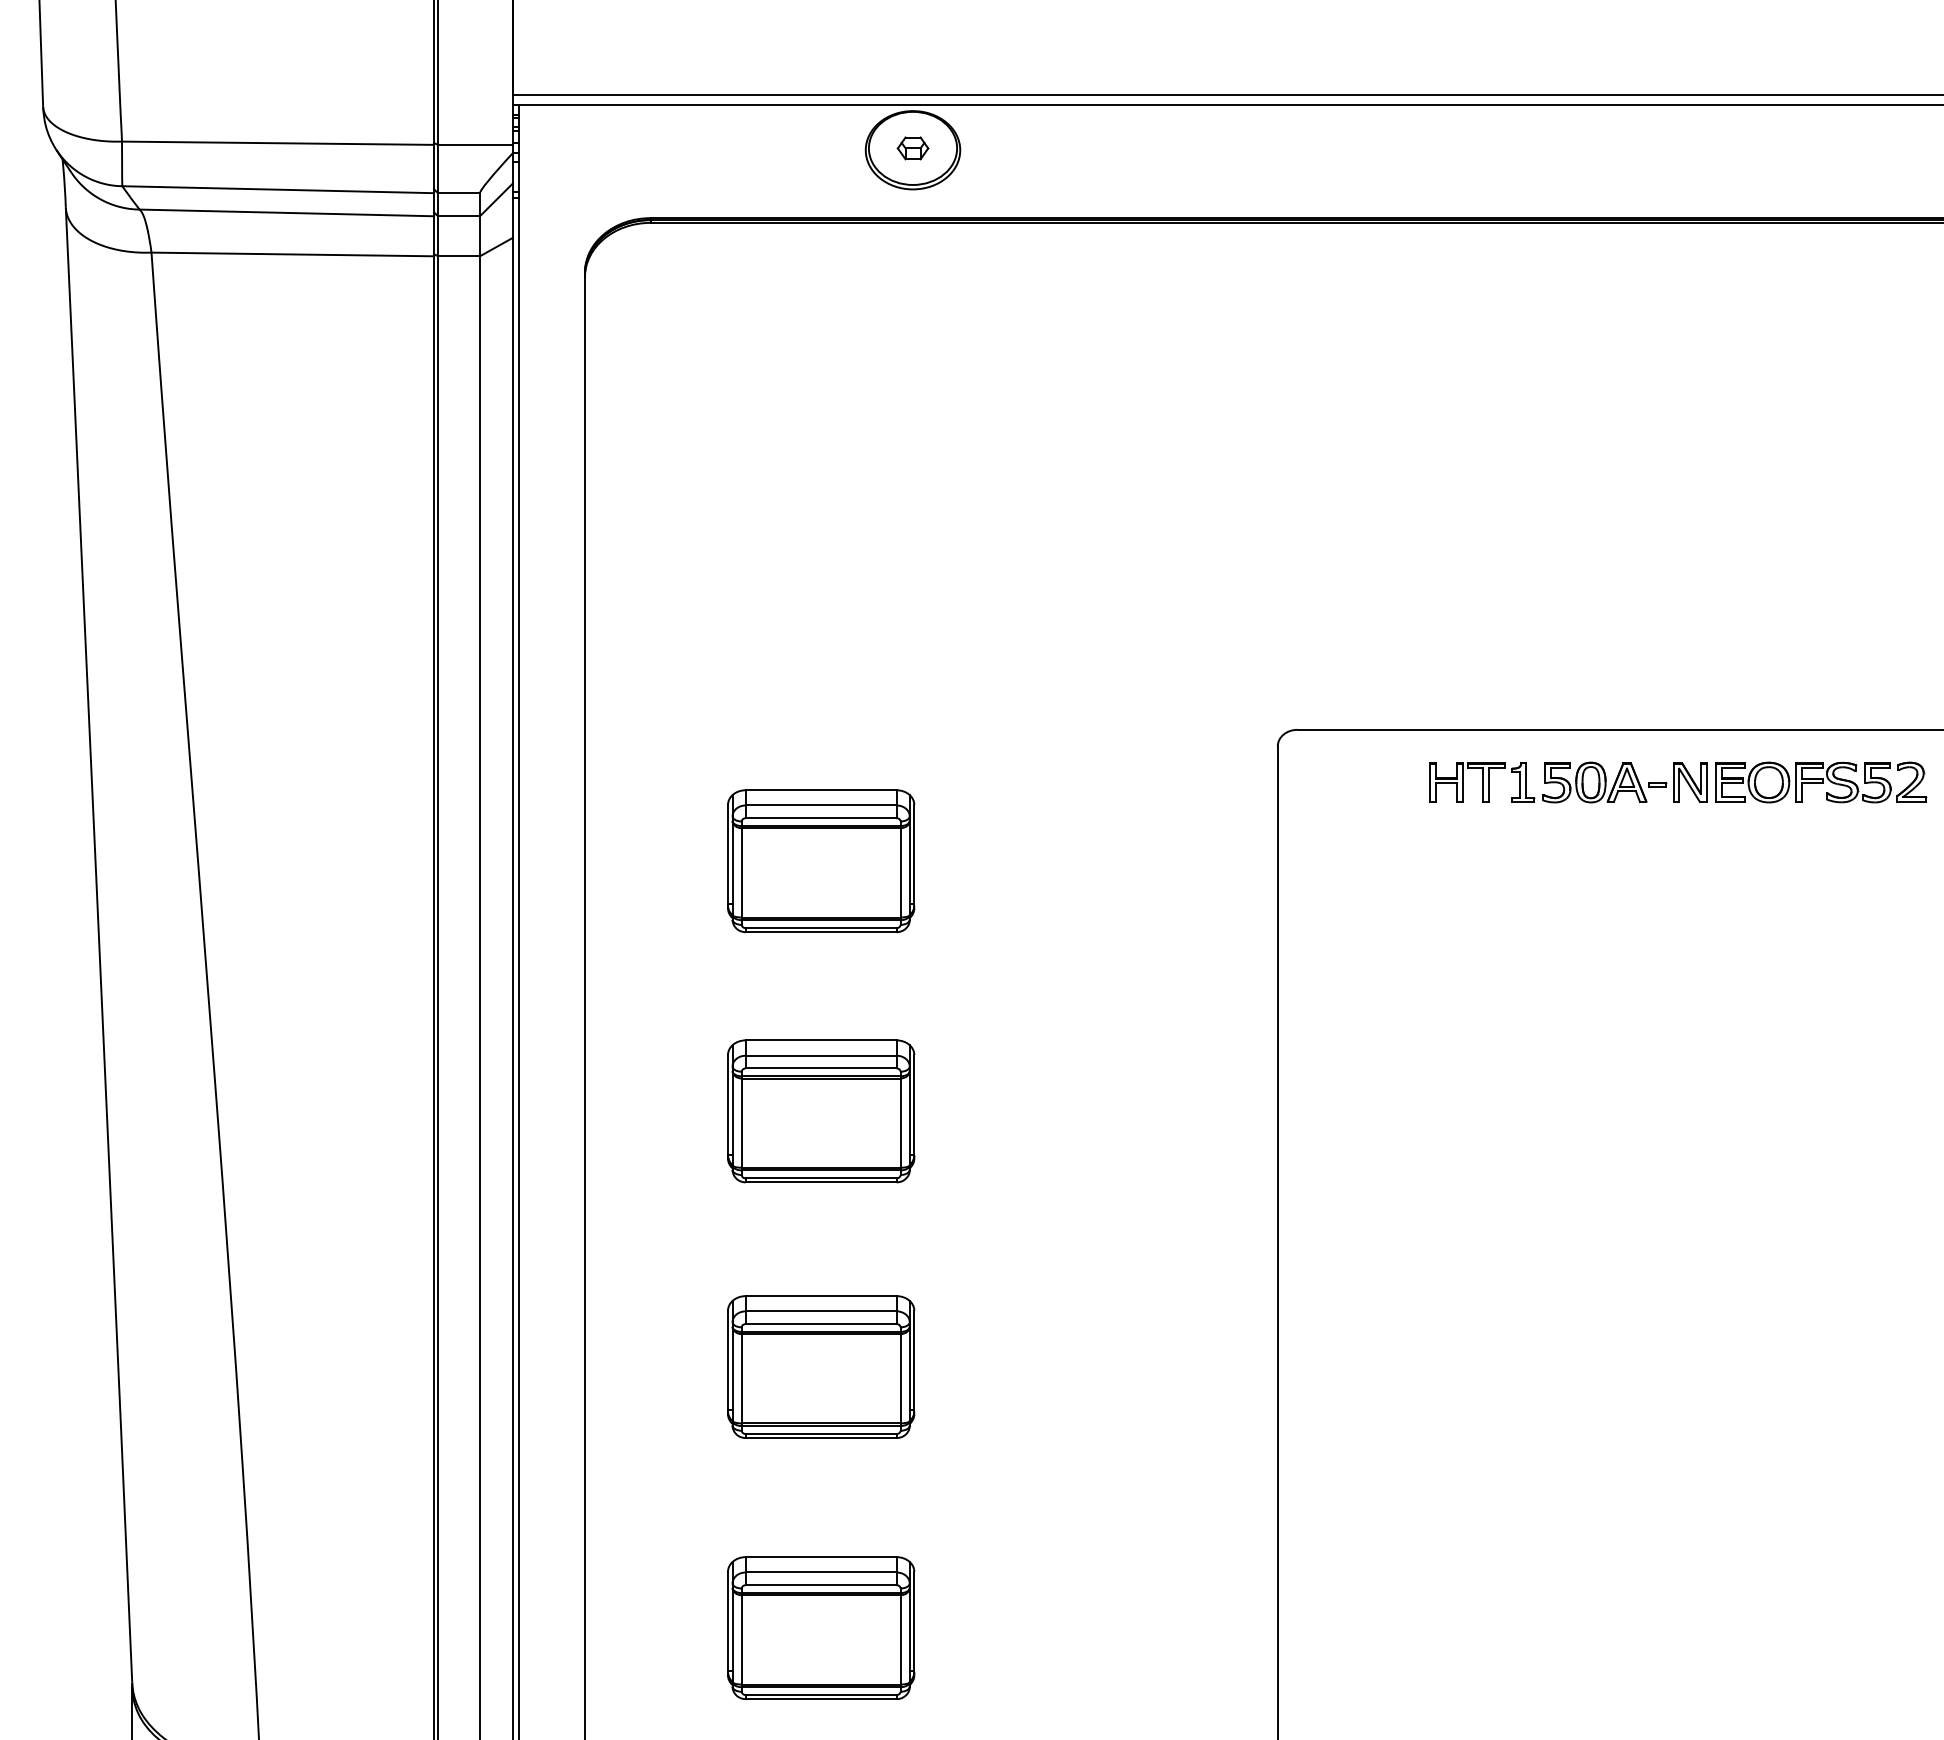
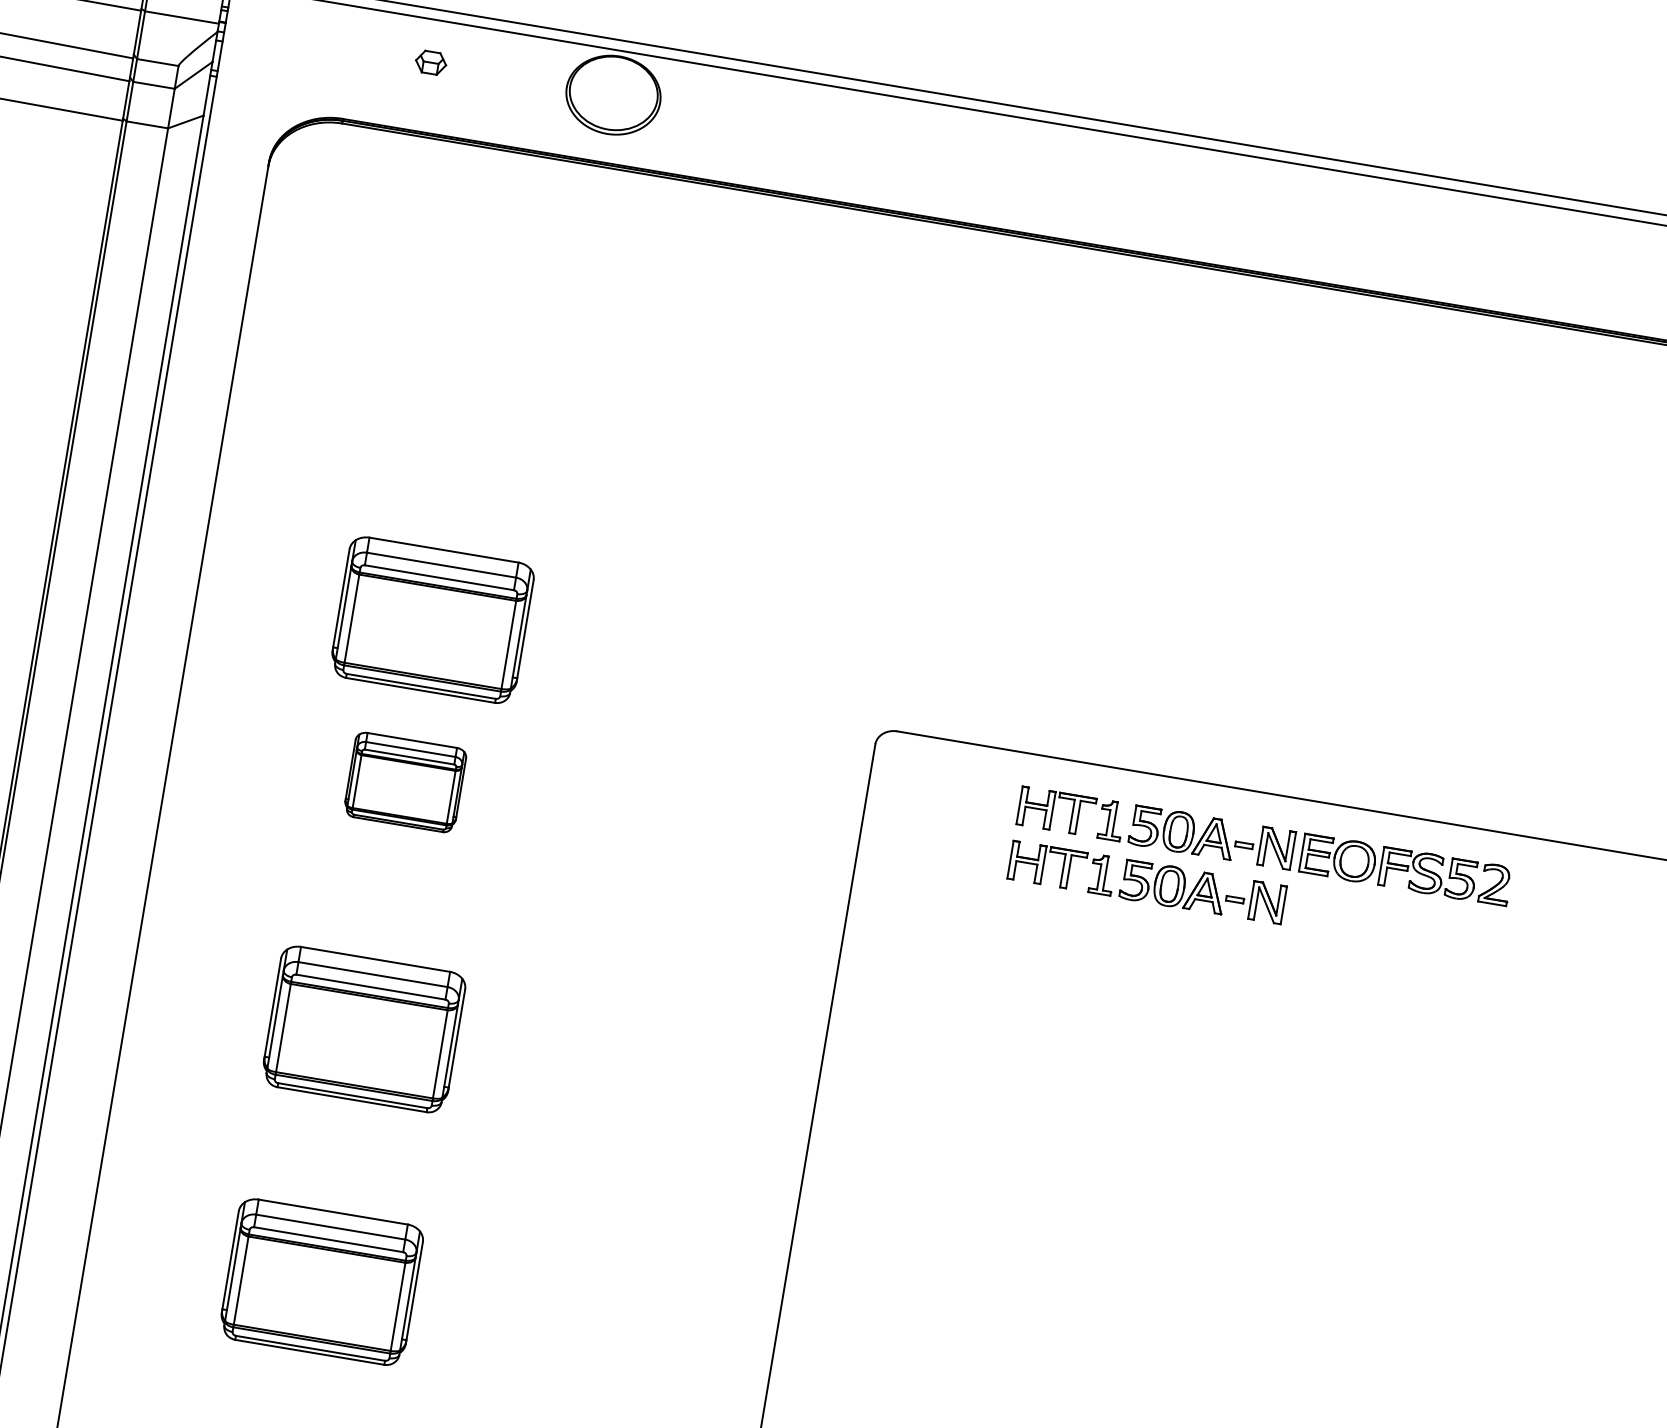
part: (912, 148) -> (430, 62), moved
part: (821, 696) -> (432, 619), added
part: (1568, 837) -> (1147, 882), added
part: (821, 861) -> (405, 782), size x0.6

